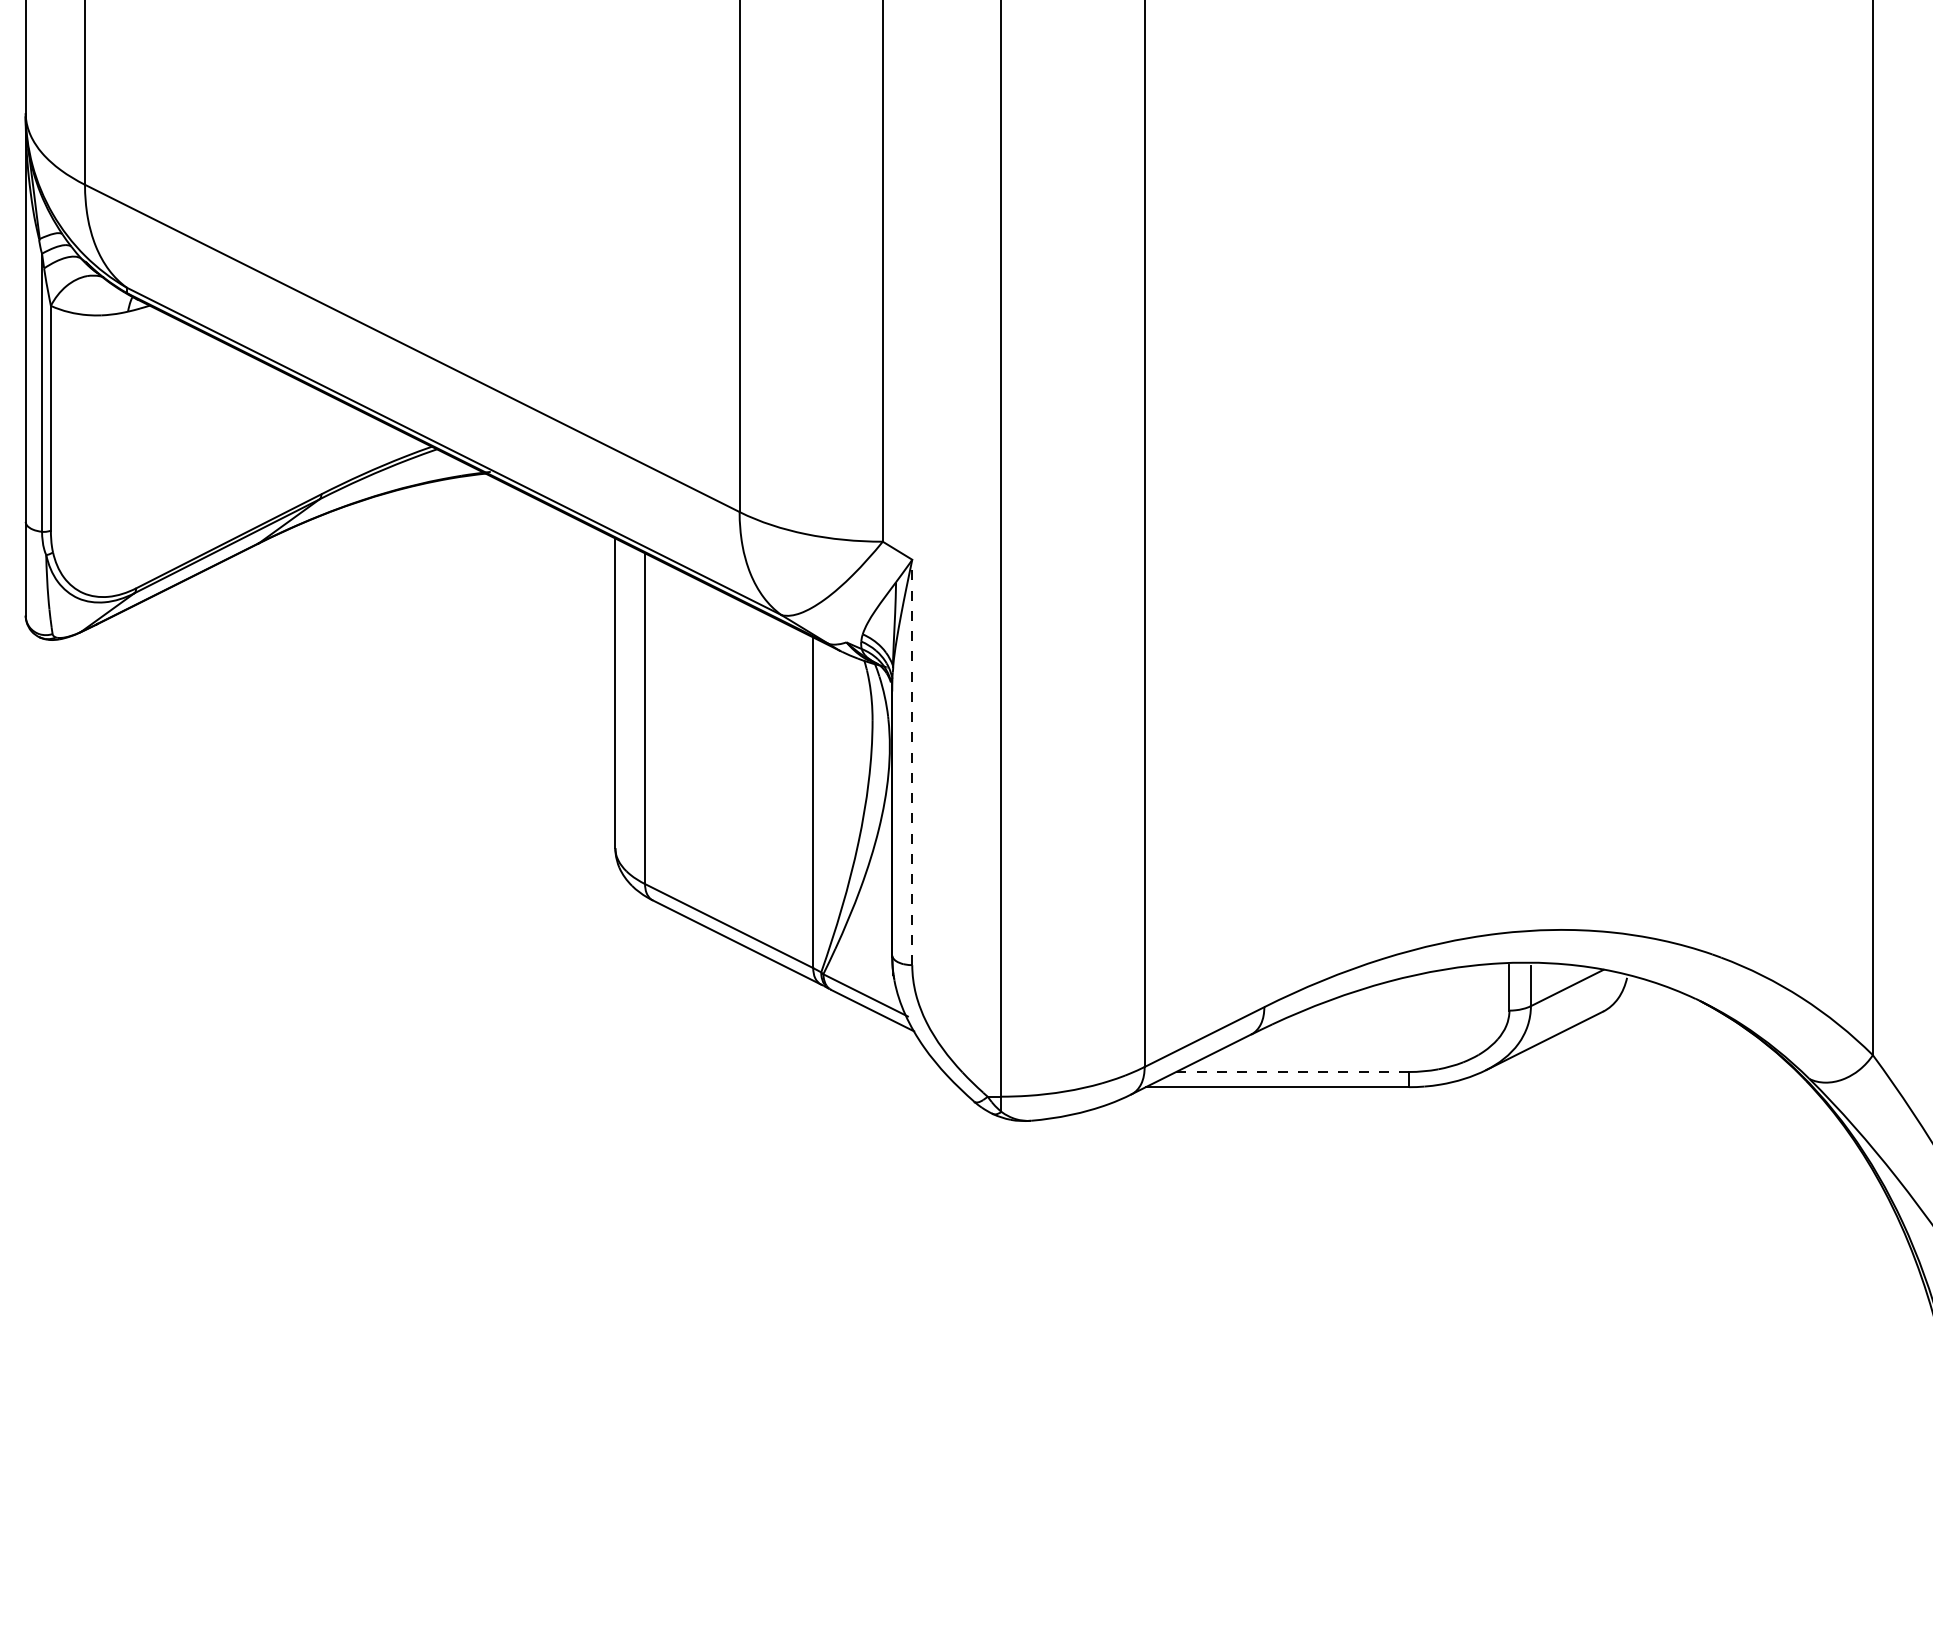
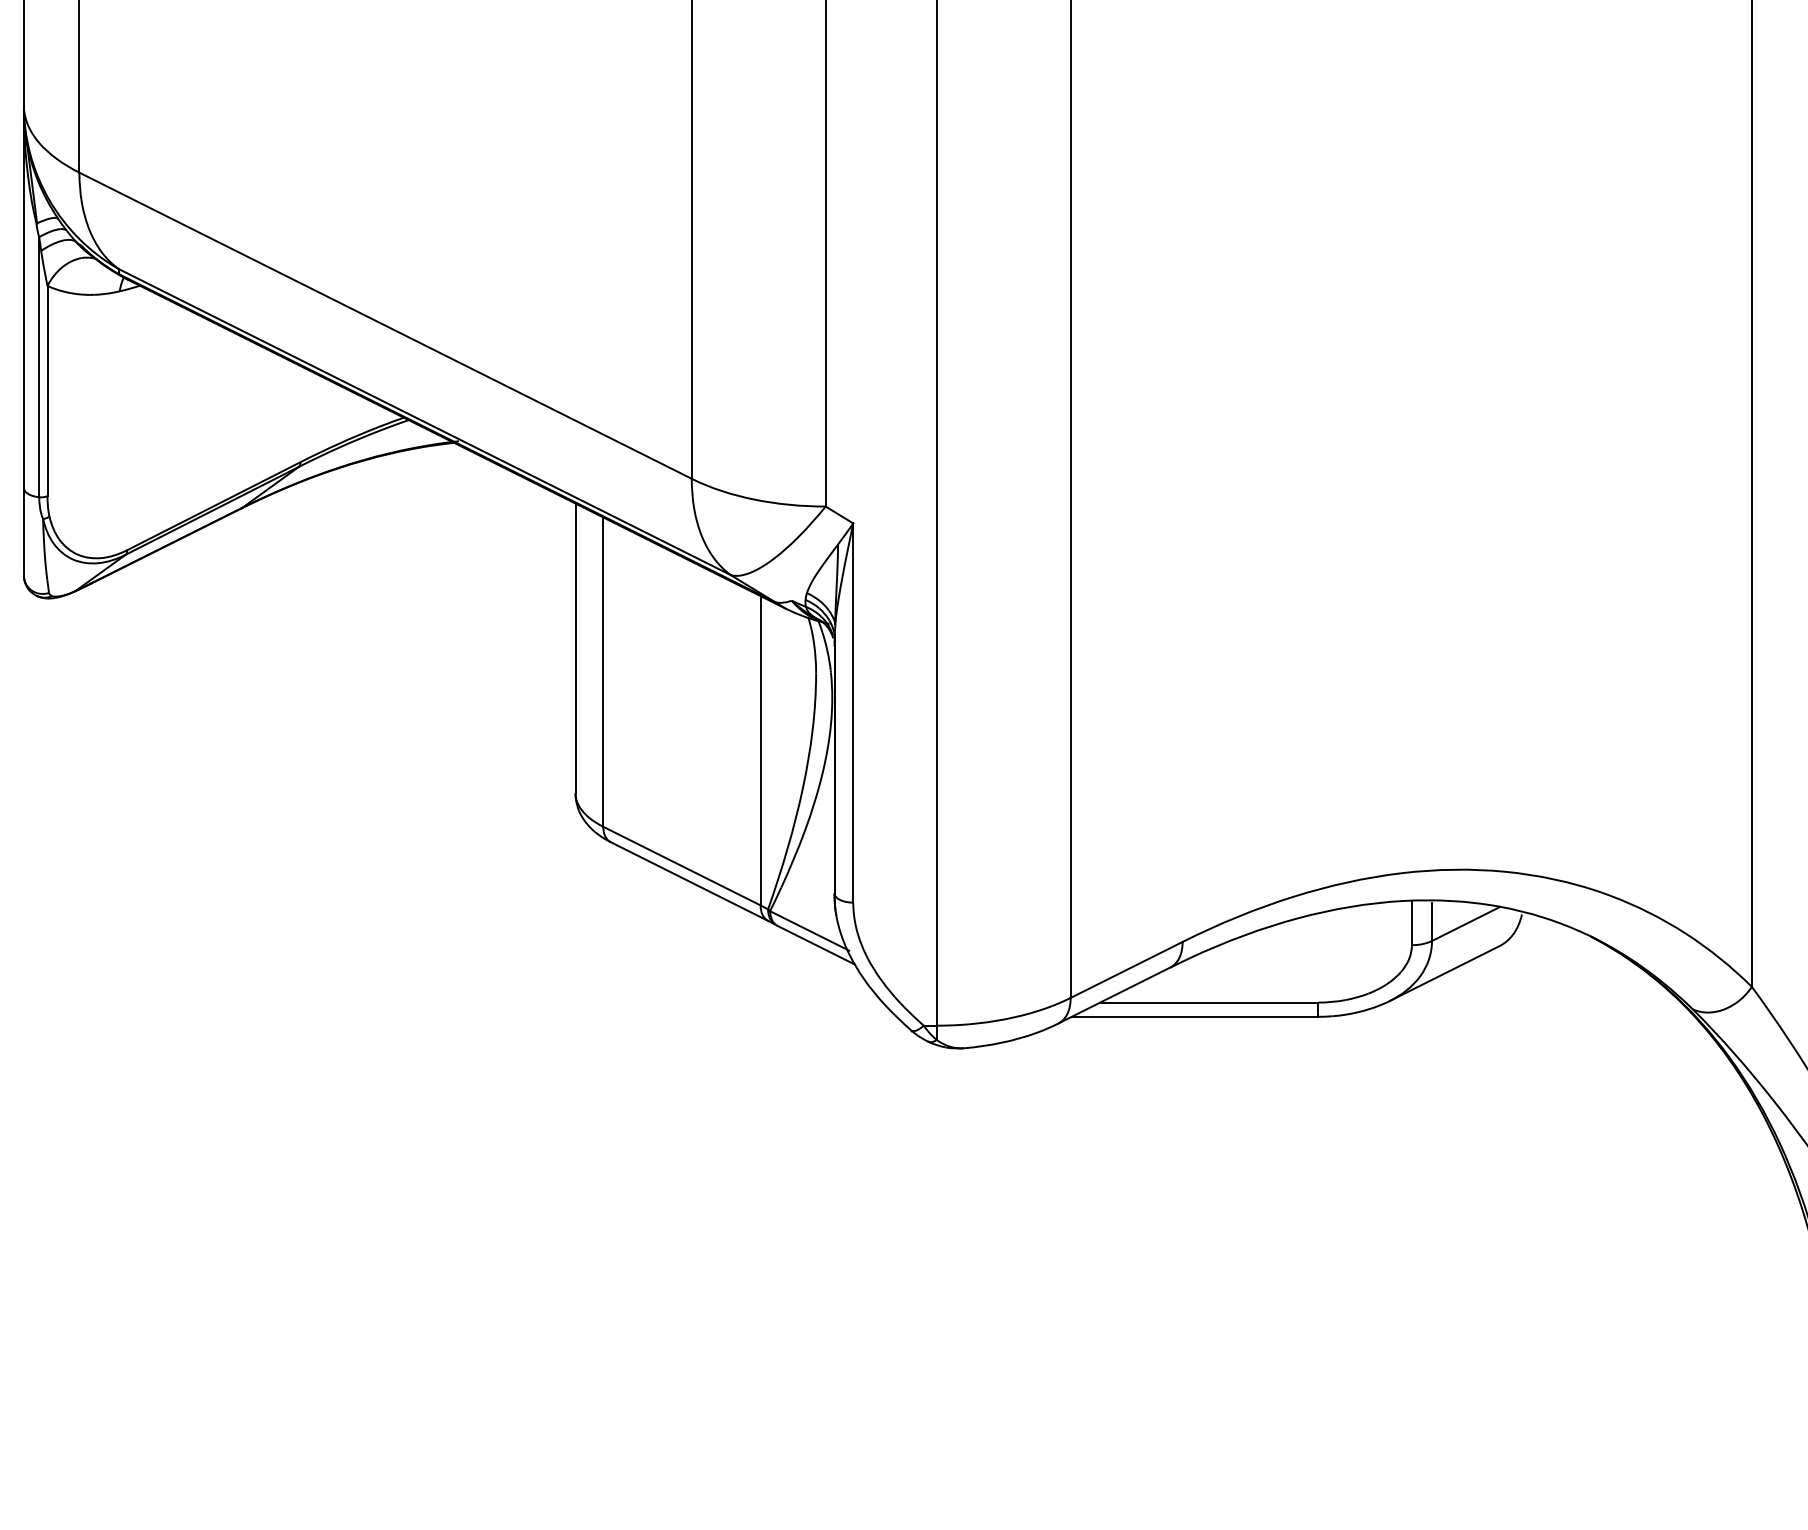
line: (912, 762) -> (853, 713), dashed -> solid
line: (1293, 1071) -> (1209, 1002), dashed -> solid

